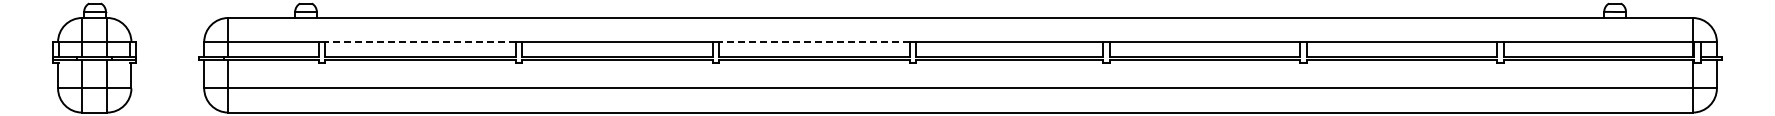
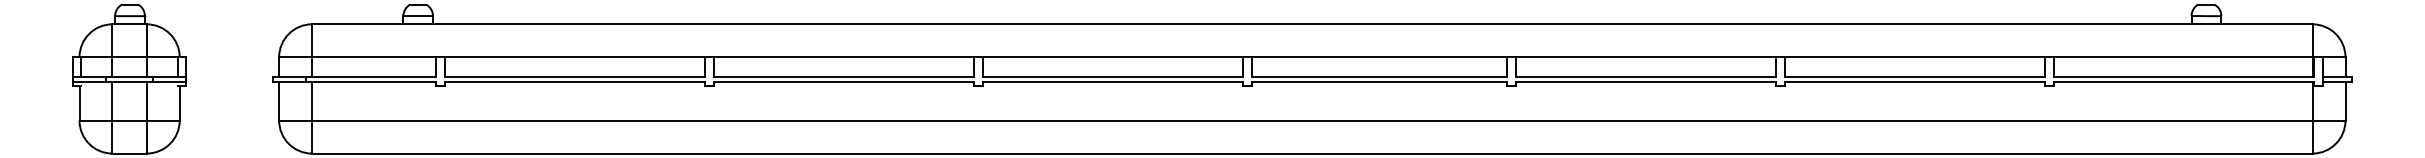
line: (419, 42) -> (573, 57), dashed -> solid
line: (813, 42) -> (1111, 57), dashed -> solid

